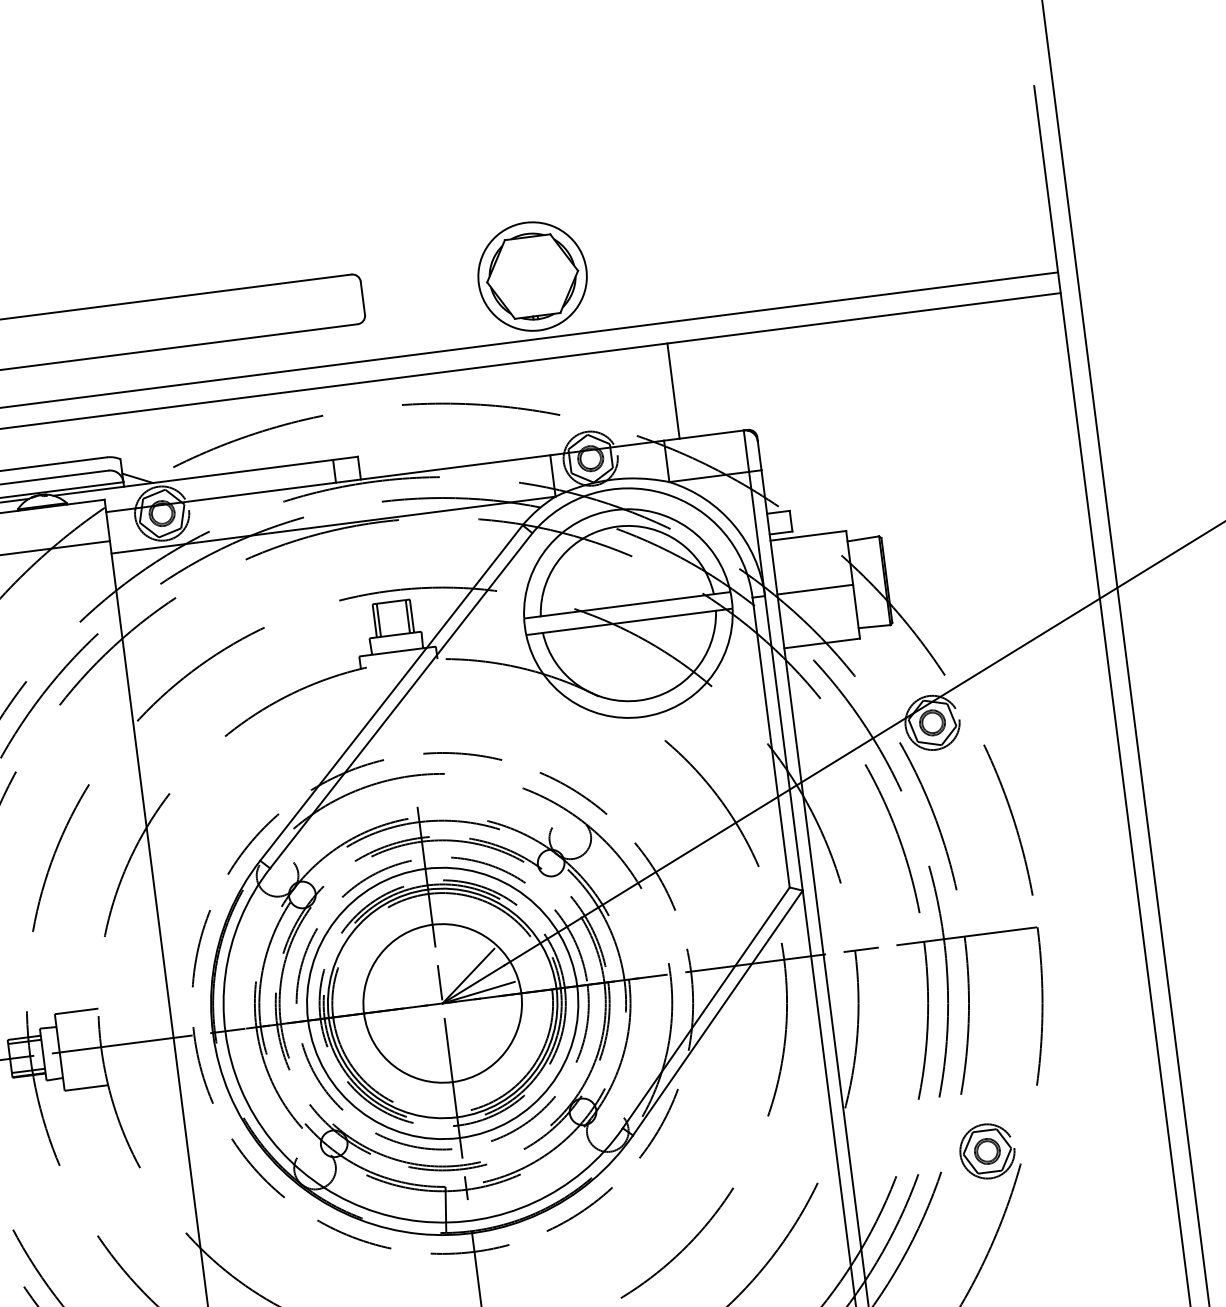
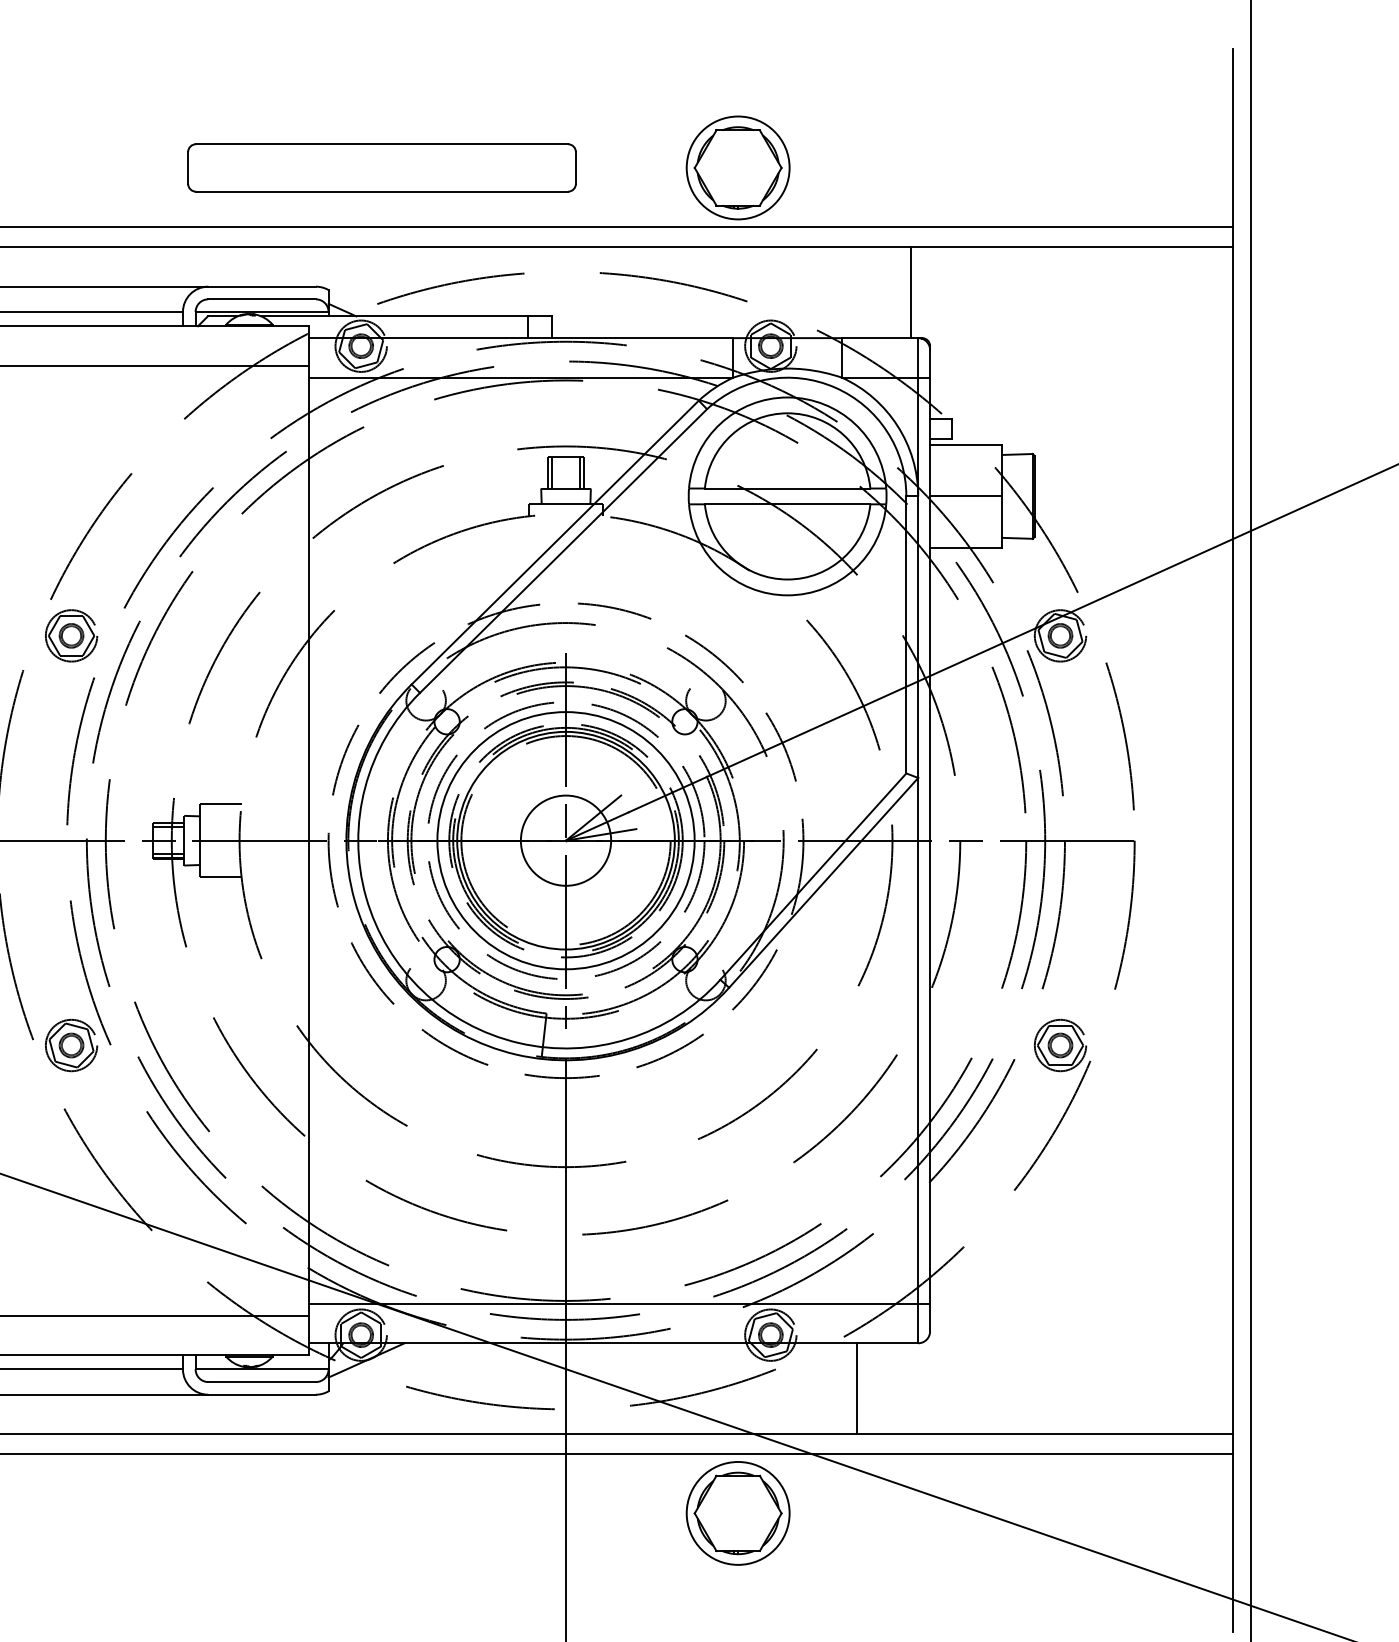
line: (673, 391) -> (910, 292), moved
circle: (442, 1003) -> (565, 840), size x0.6

